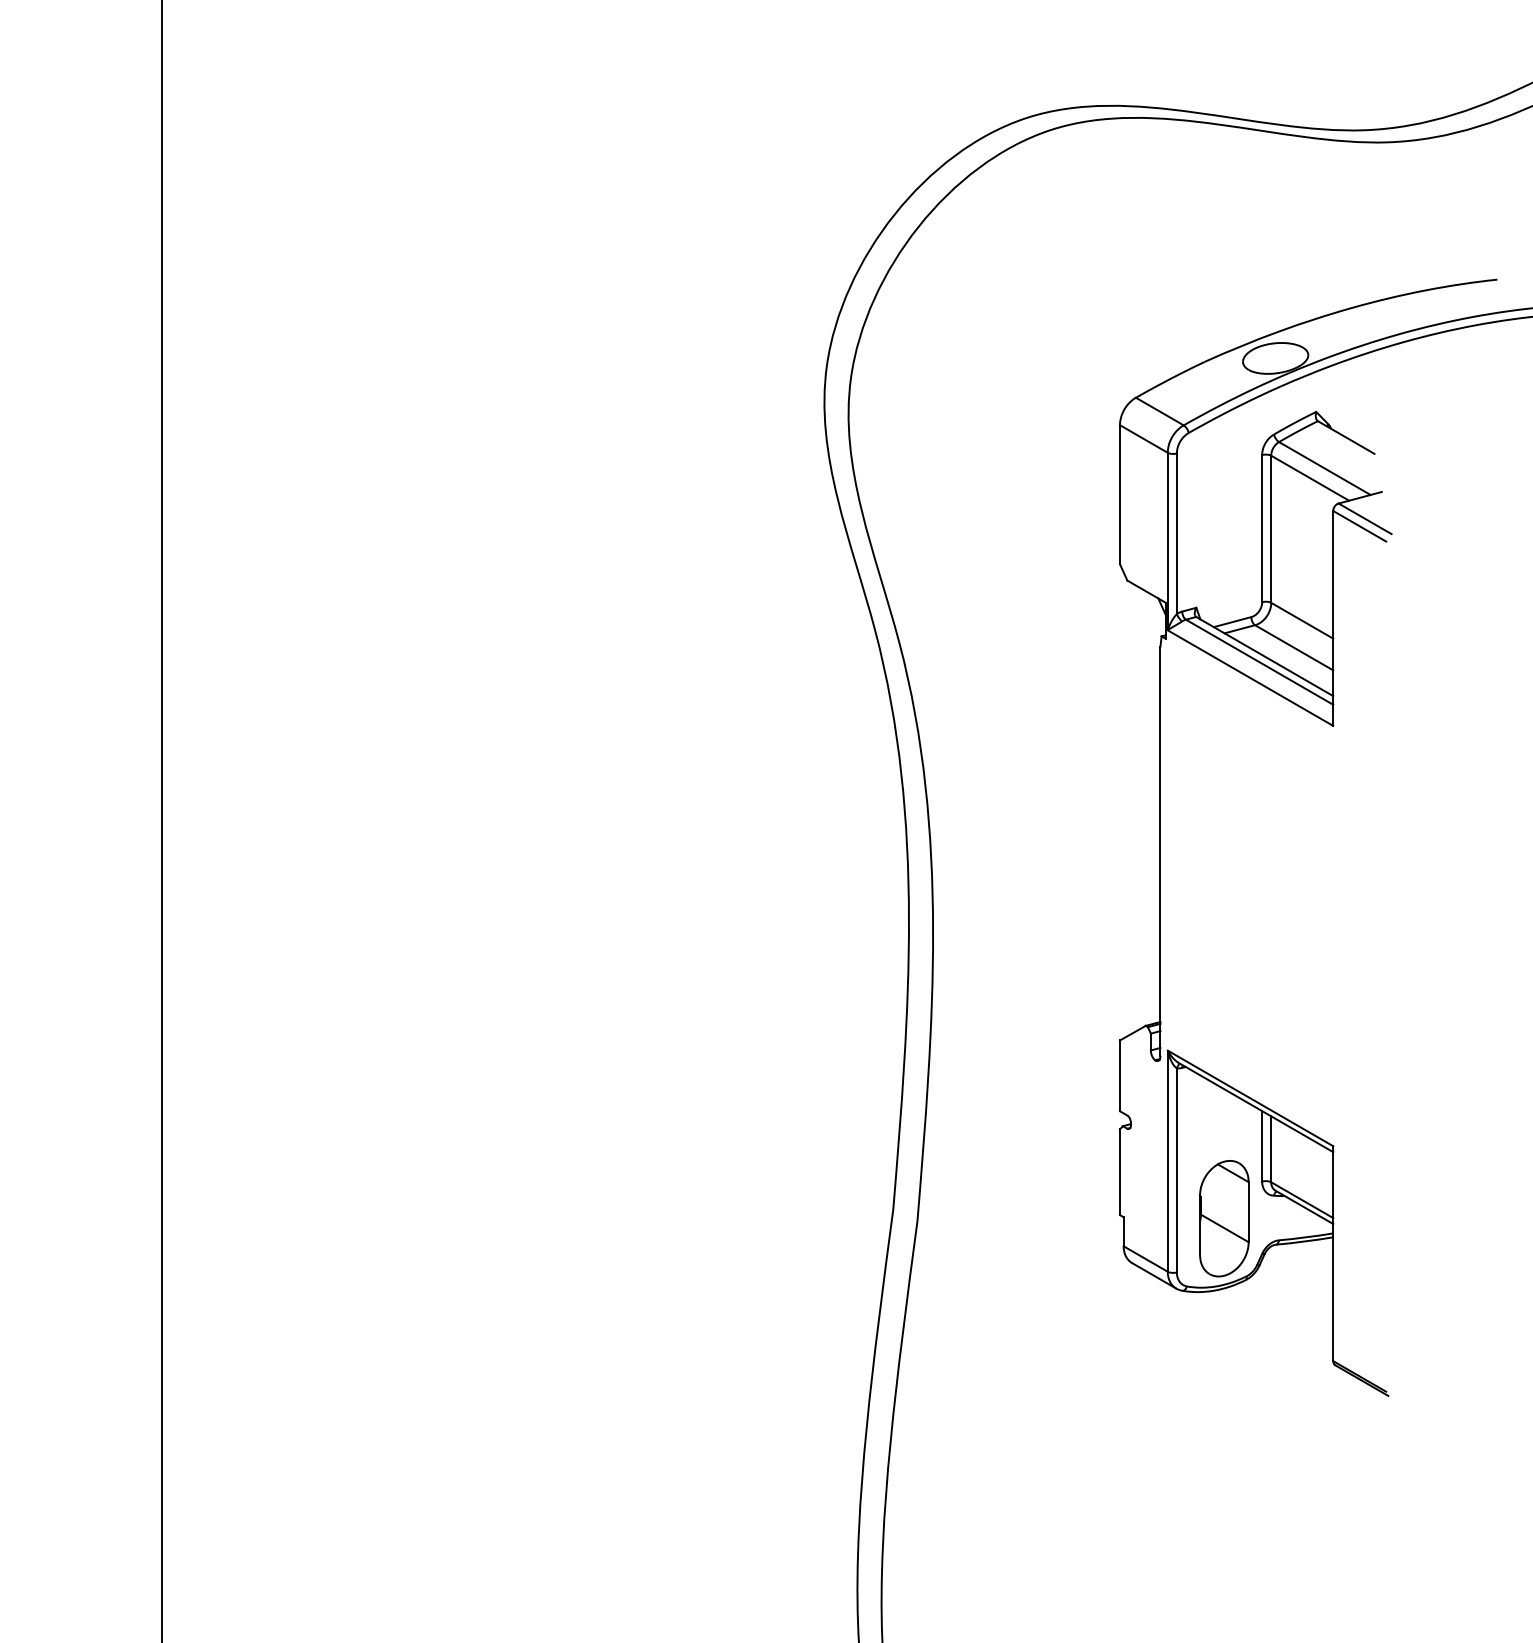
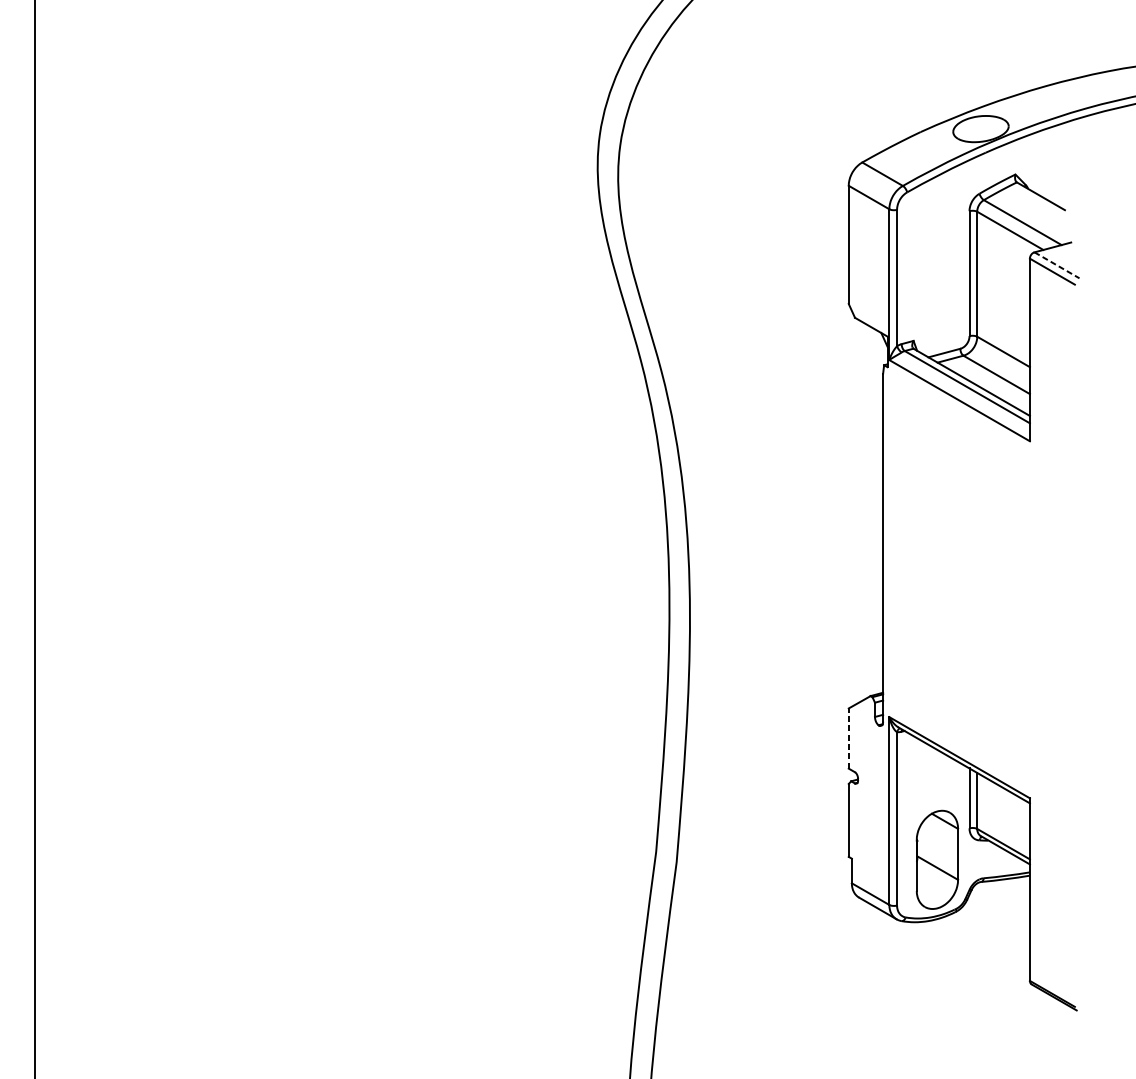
line: (1365, 518) -> (1057, 265), solid -> dashed
line: (1120, 1075) -> (849, 738), solid -> dashed

